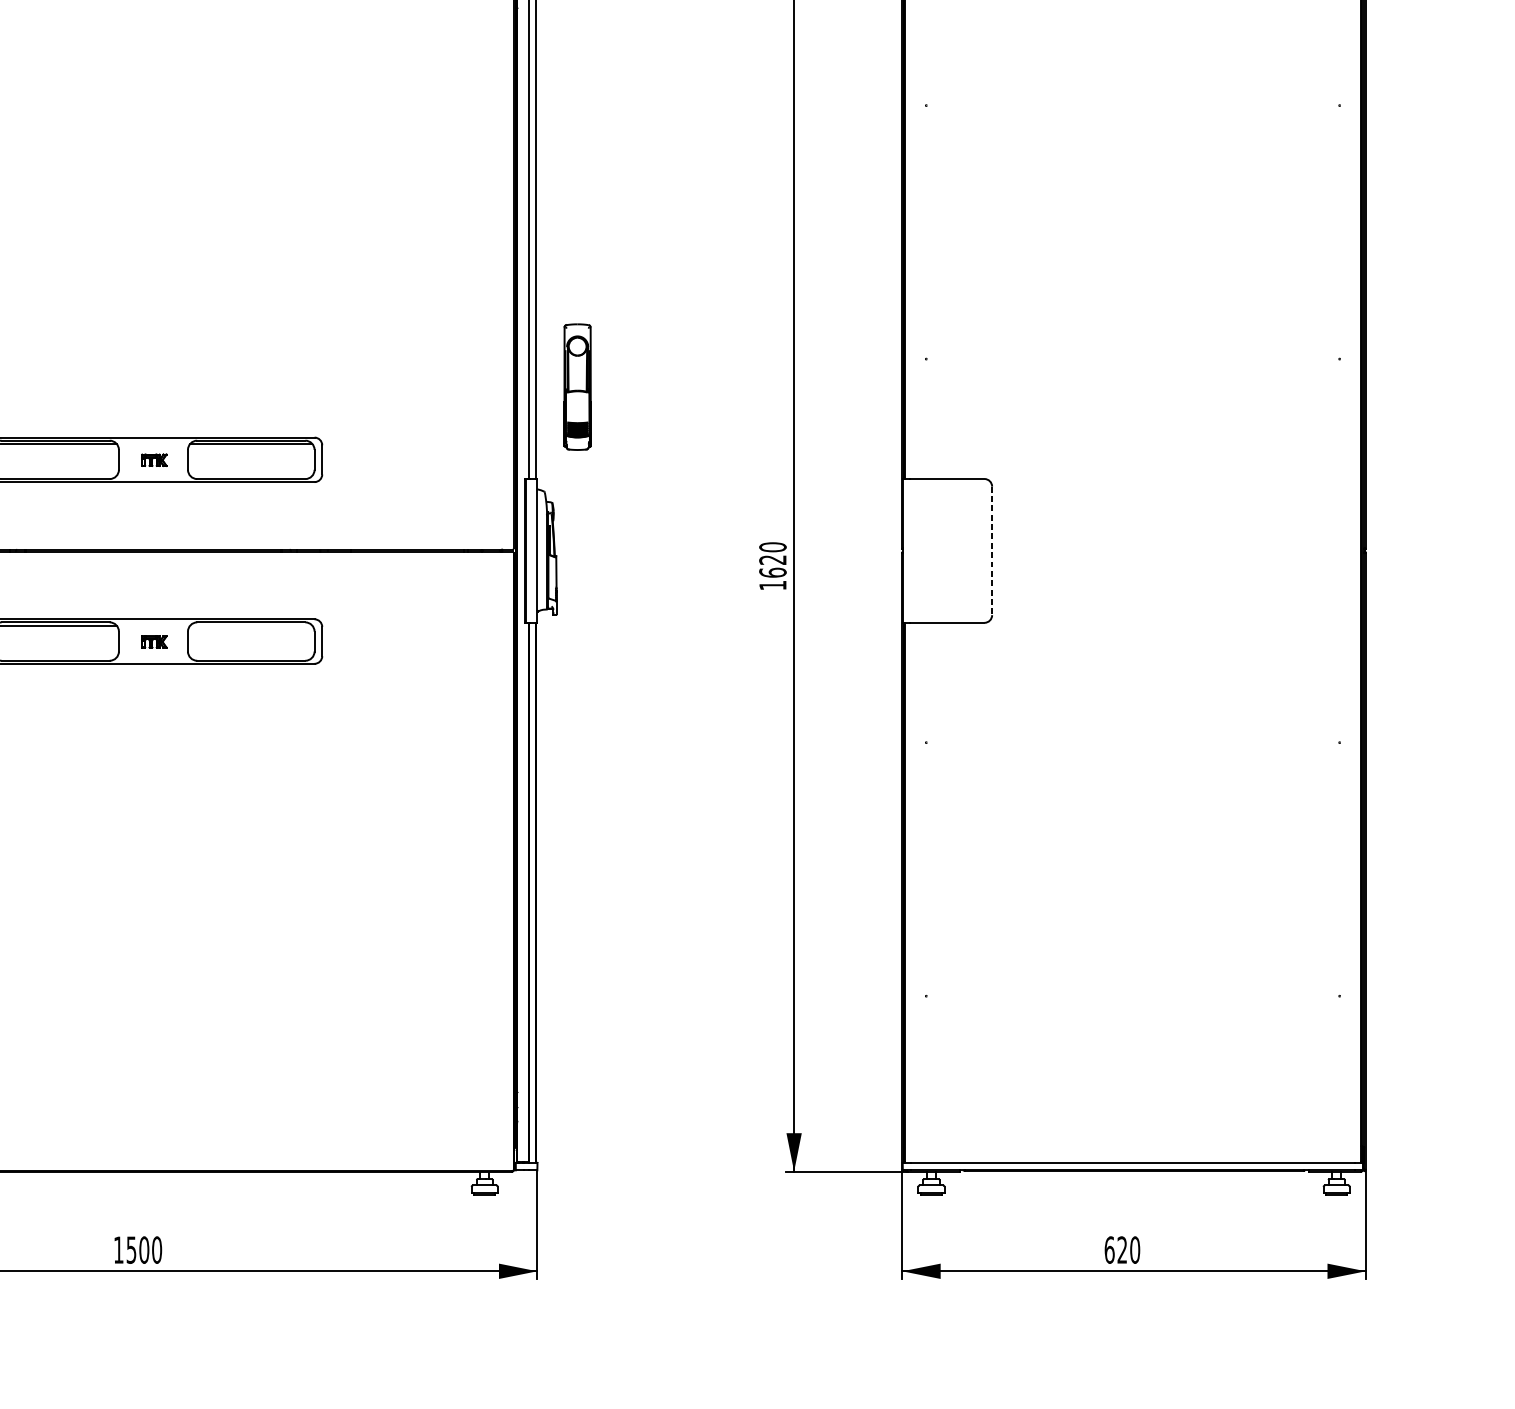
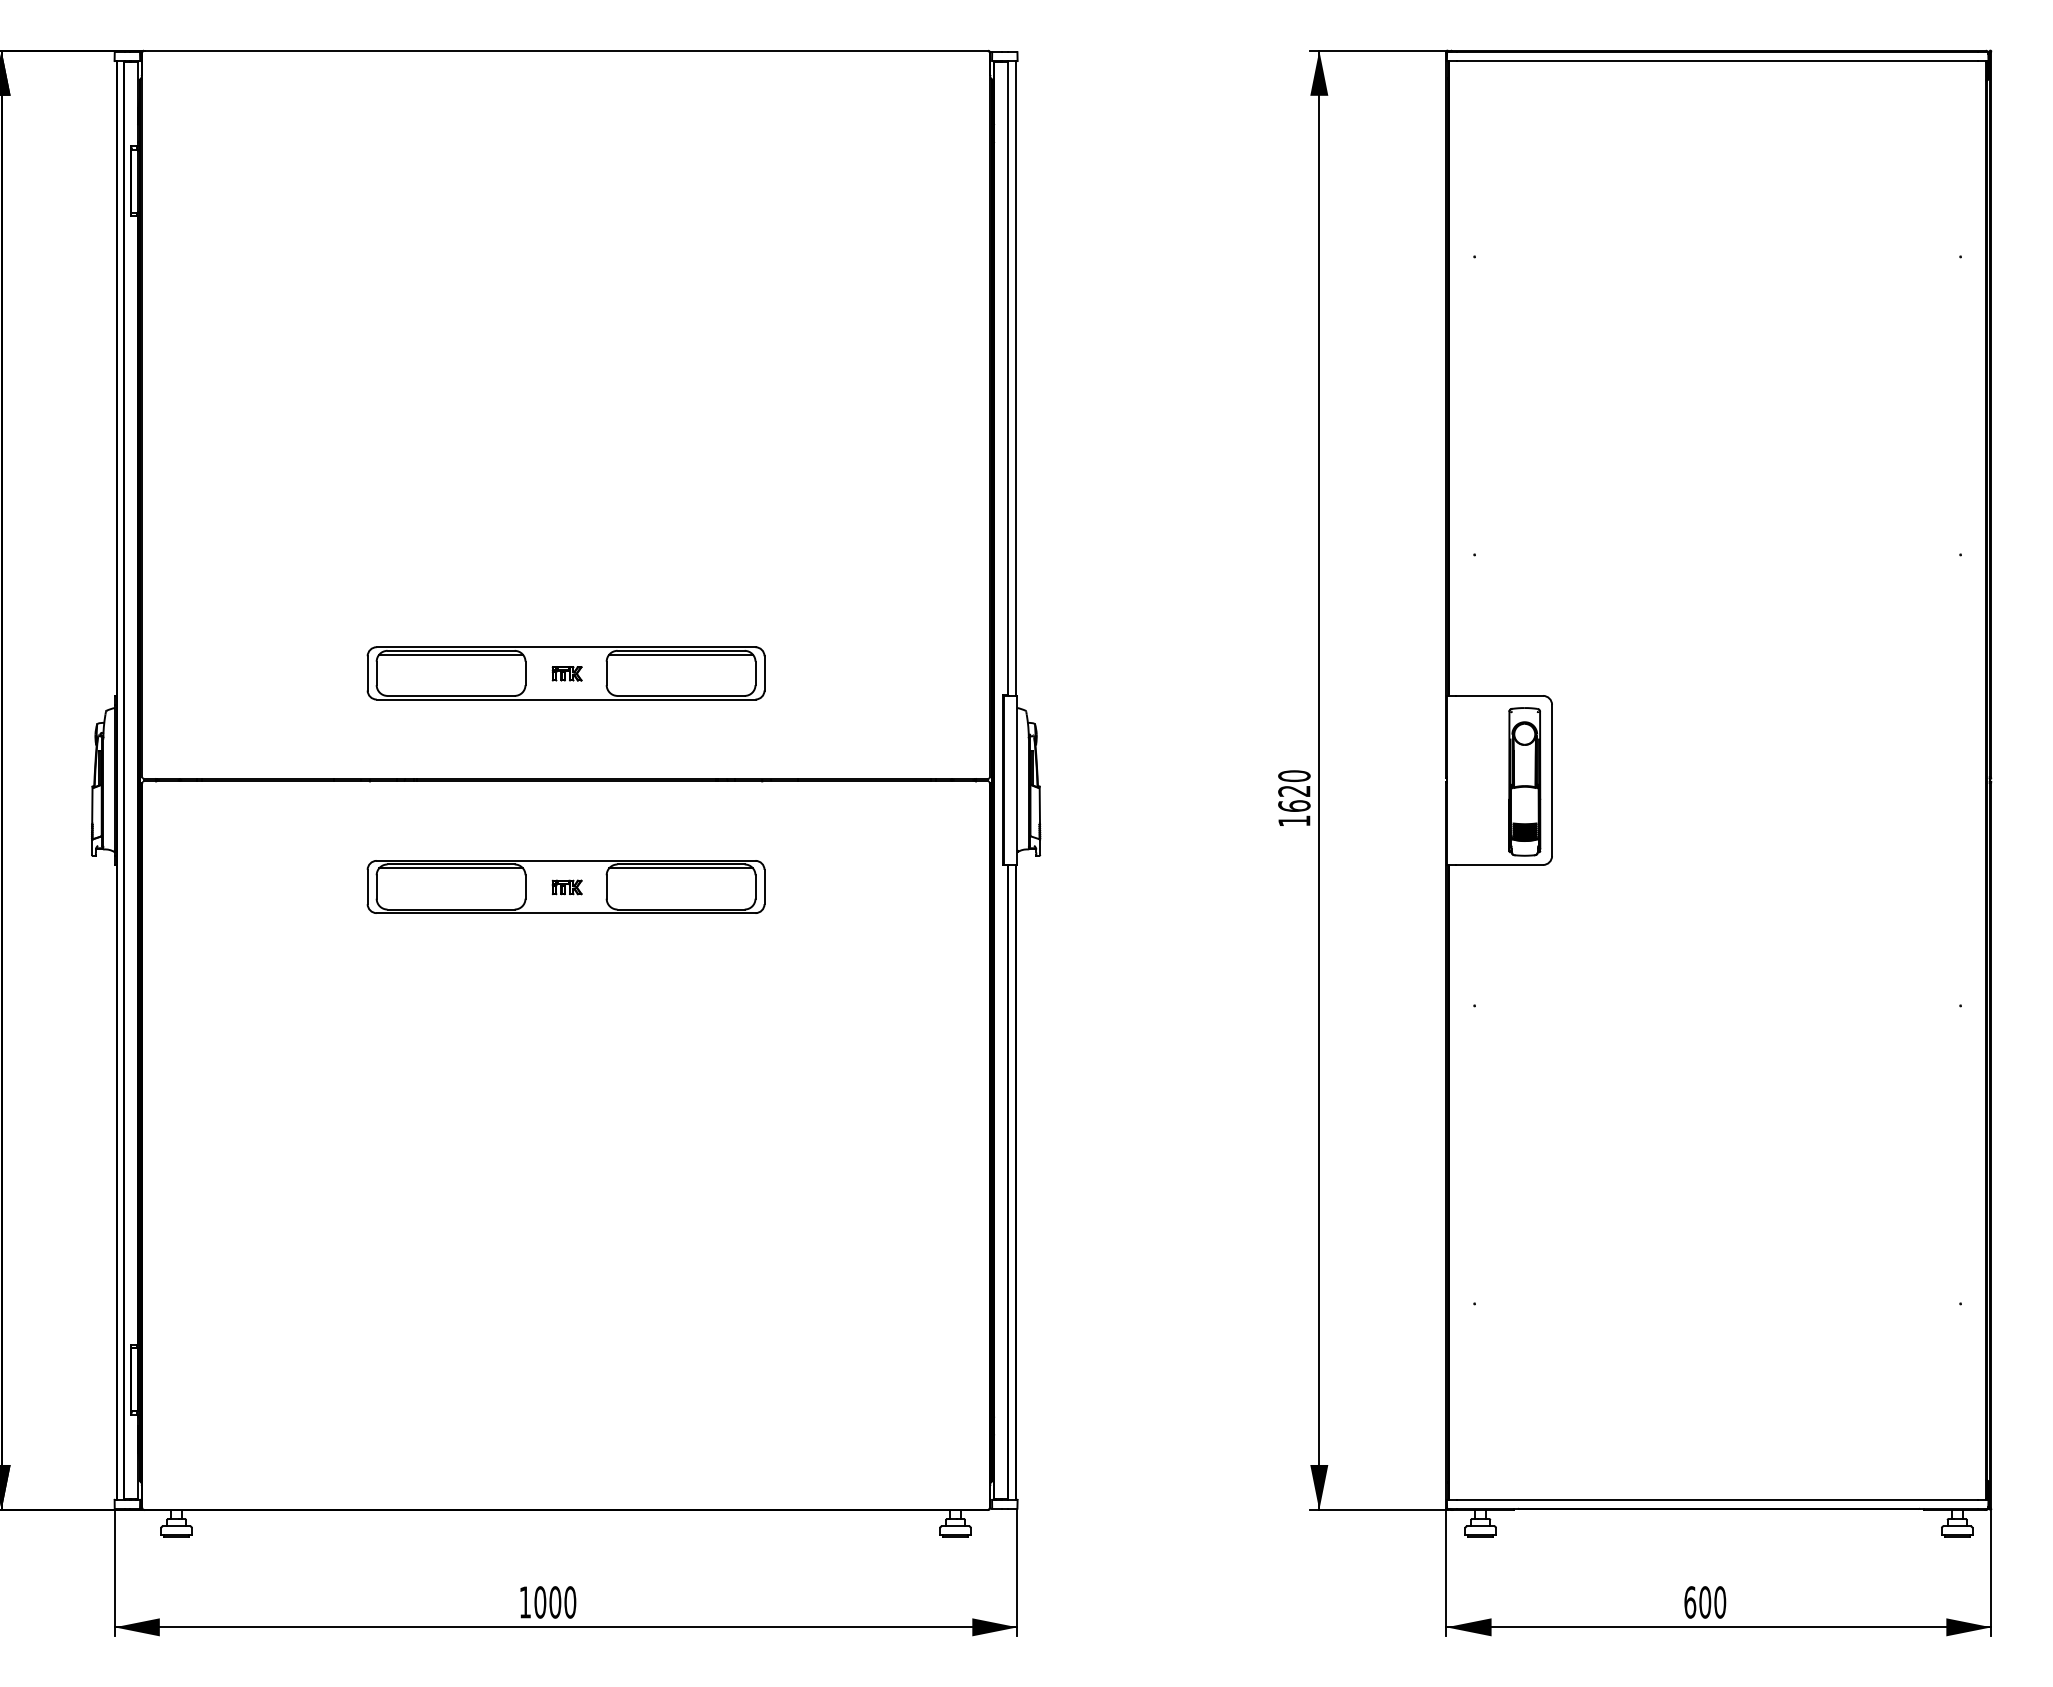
part: (577, 386) -> (1524, 781), moved
line: (992, 550) -> (1552, 780), dashed -> solid
line: (250, 625) -> (680, 868), added
text: (131, 1250) -> (540, 1602), 1500 -> 1000
text: (1122, 1250) -> (1705, 1602), 620 -> 600

